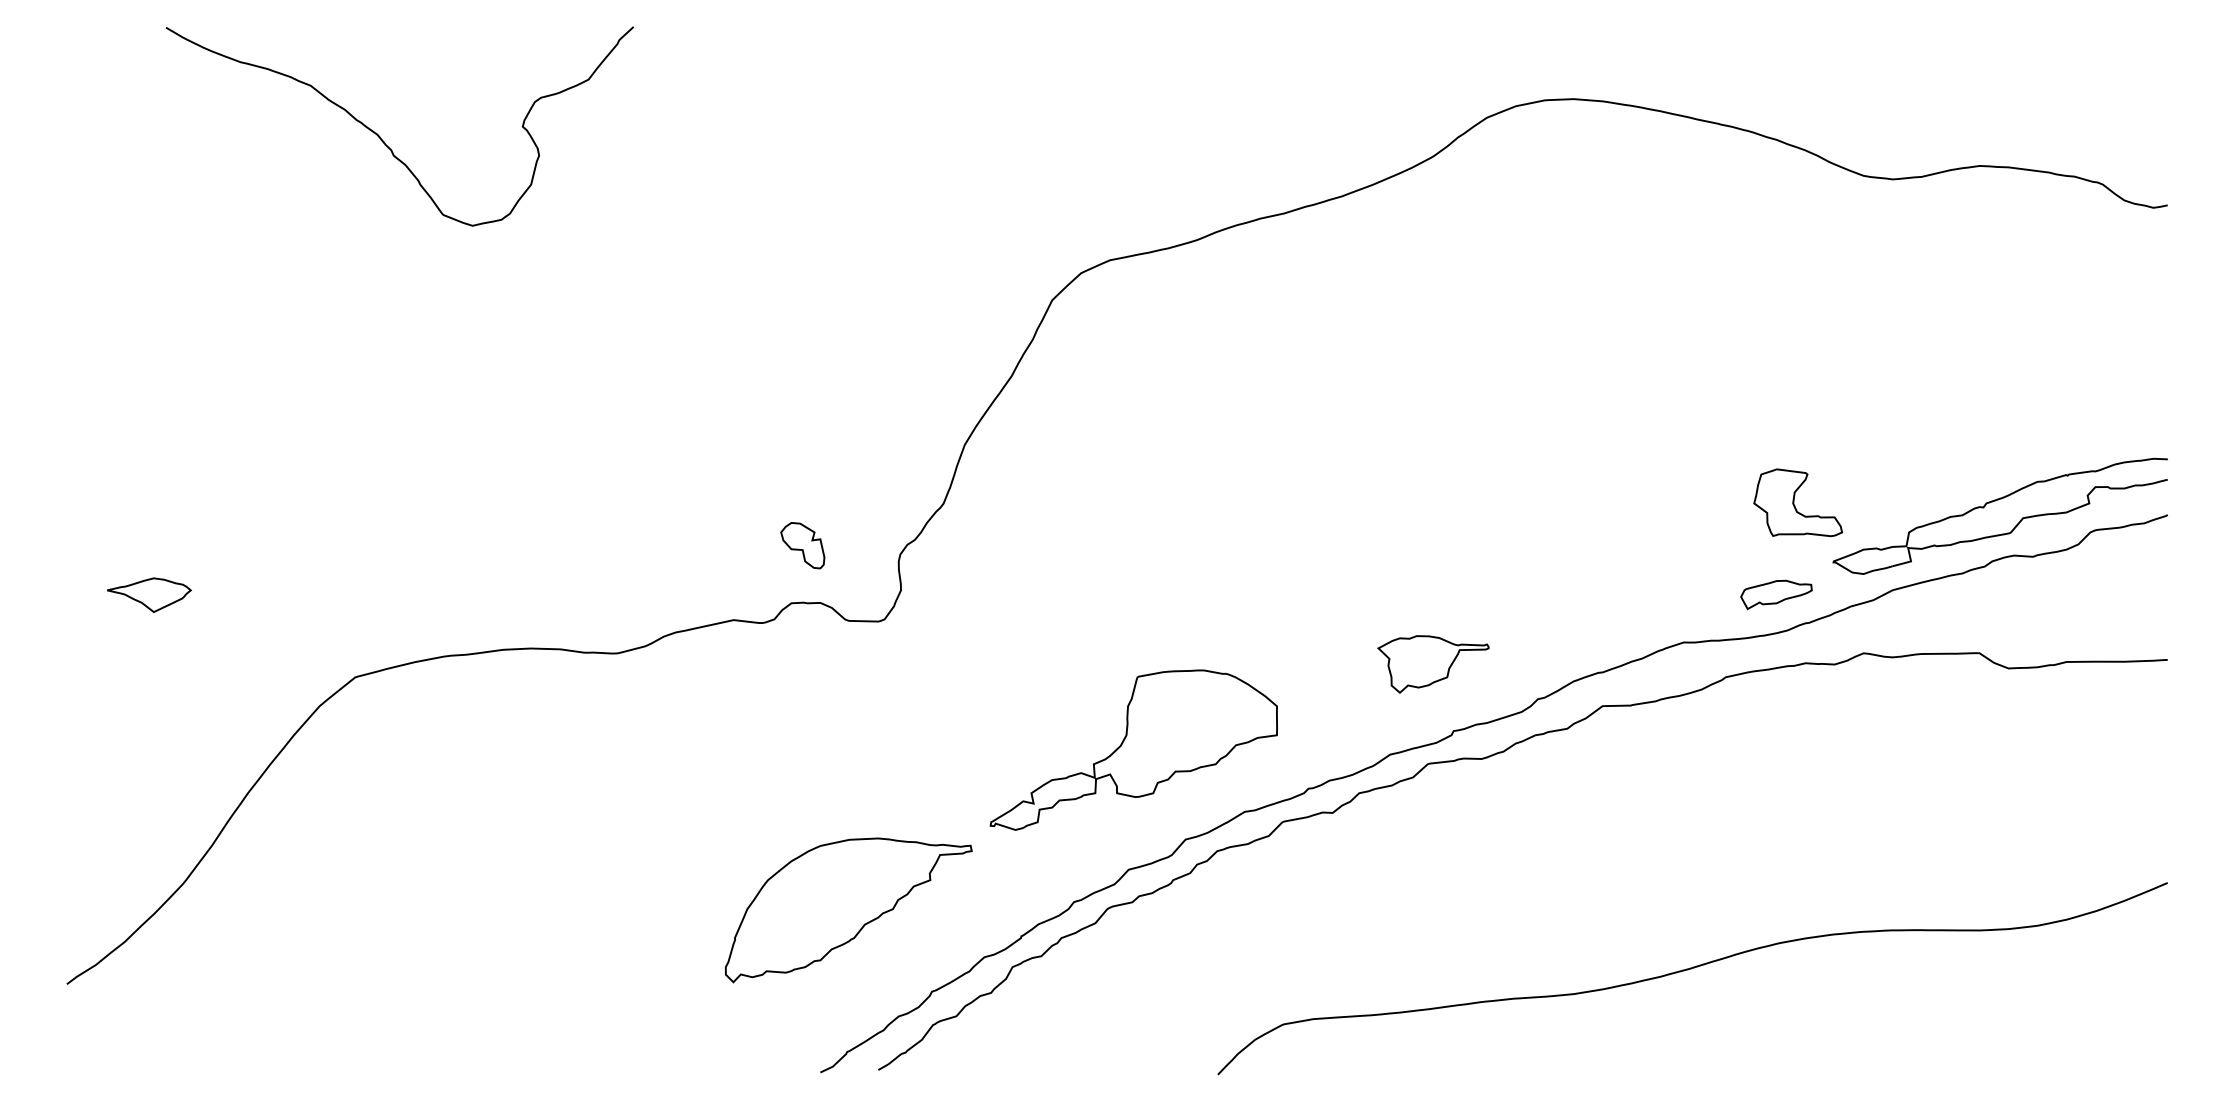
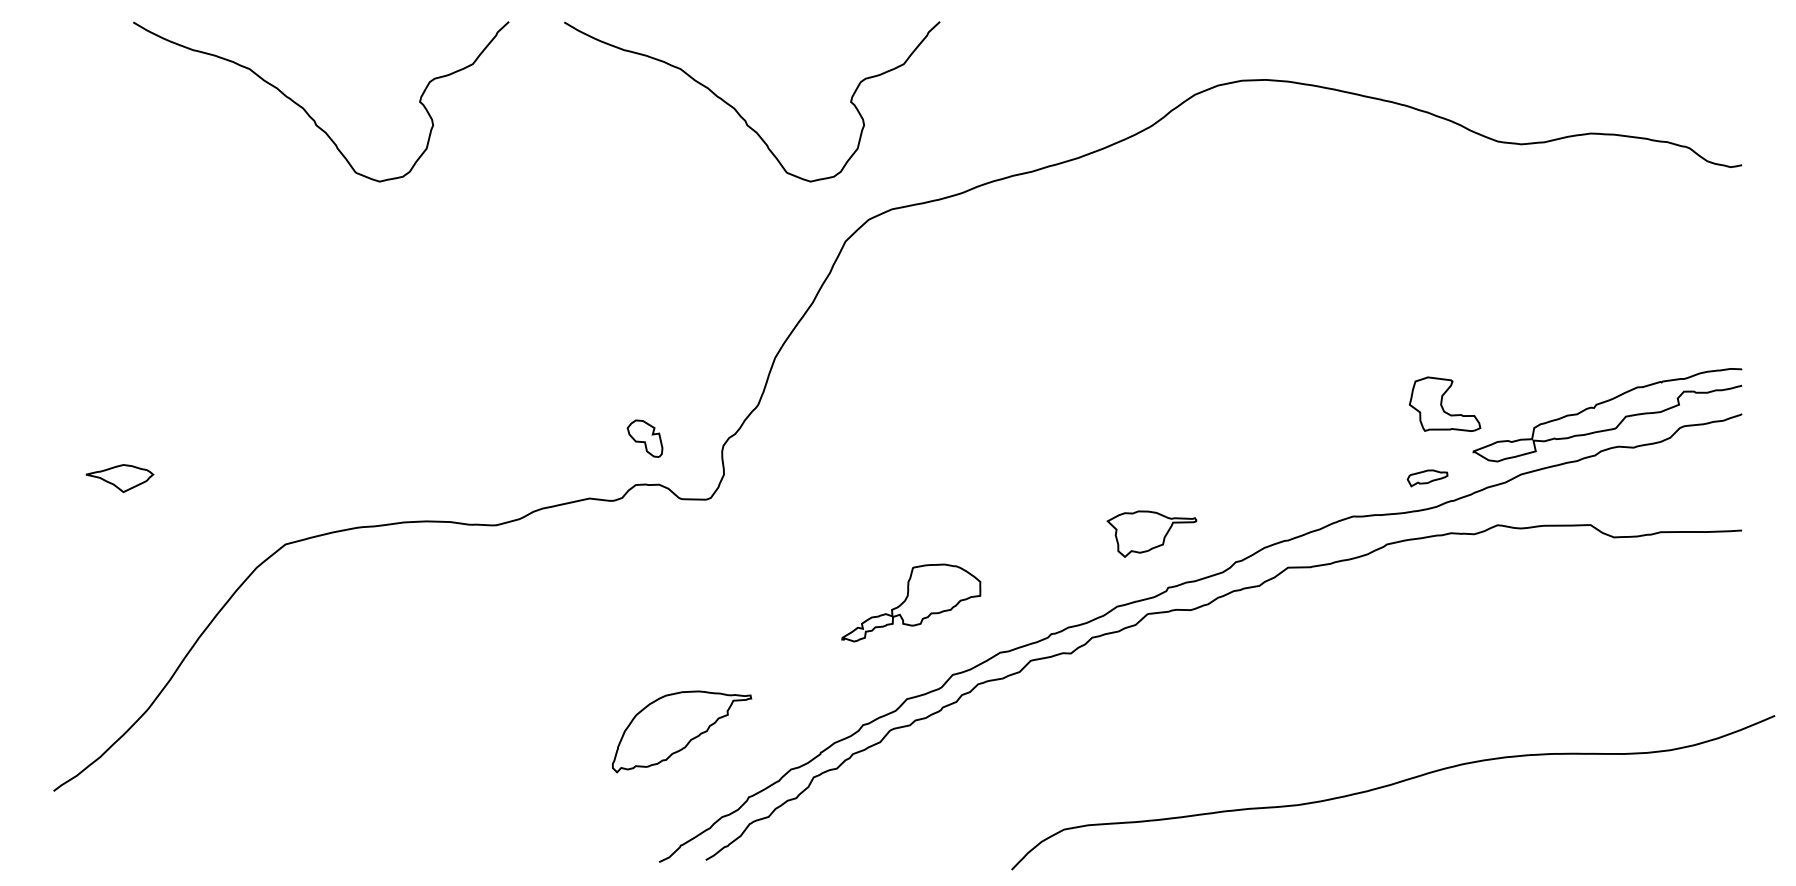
curve: (917, 137) -> (737, 110), added
part: (1776, 595) -> (1427, 478), size x0.7
part: (1134, 749) -> (911, 602), size x0.6
part: (848, 909) -> (681, 731), size x0.7
curve: (1691, 969) -> (1392, 785), moved

